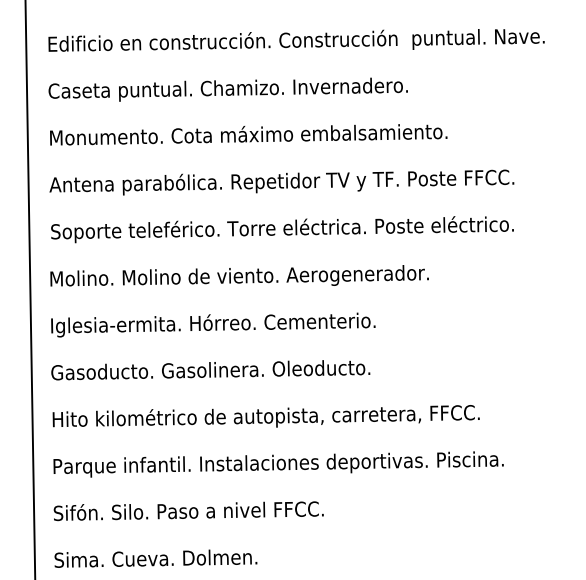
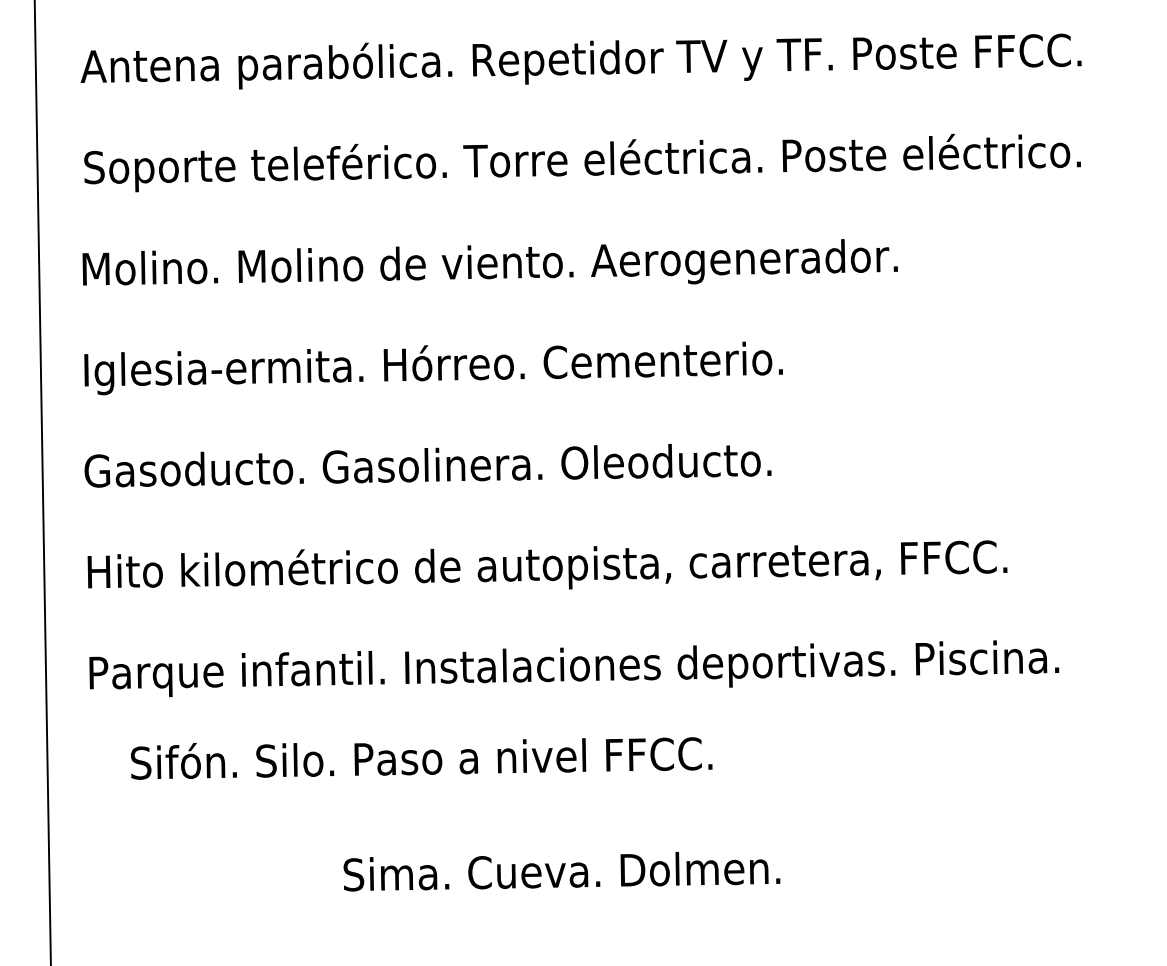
text: (188, 511) -> (421, 759), moved
text: (155, 558) -> (560, 871), moved

